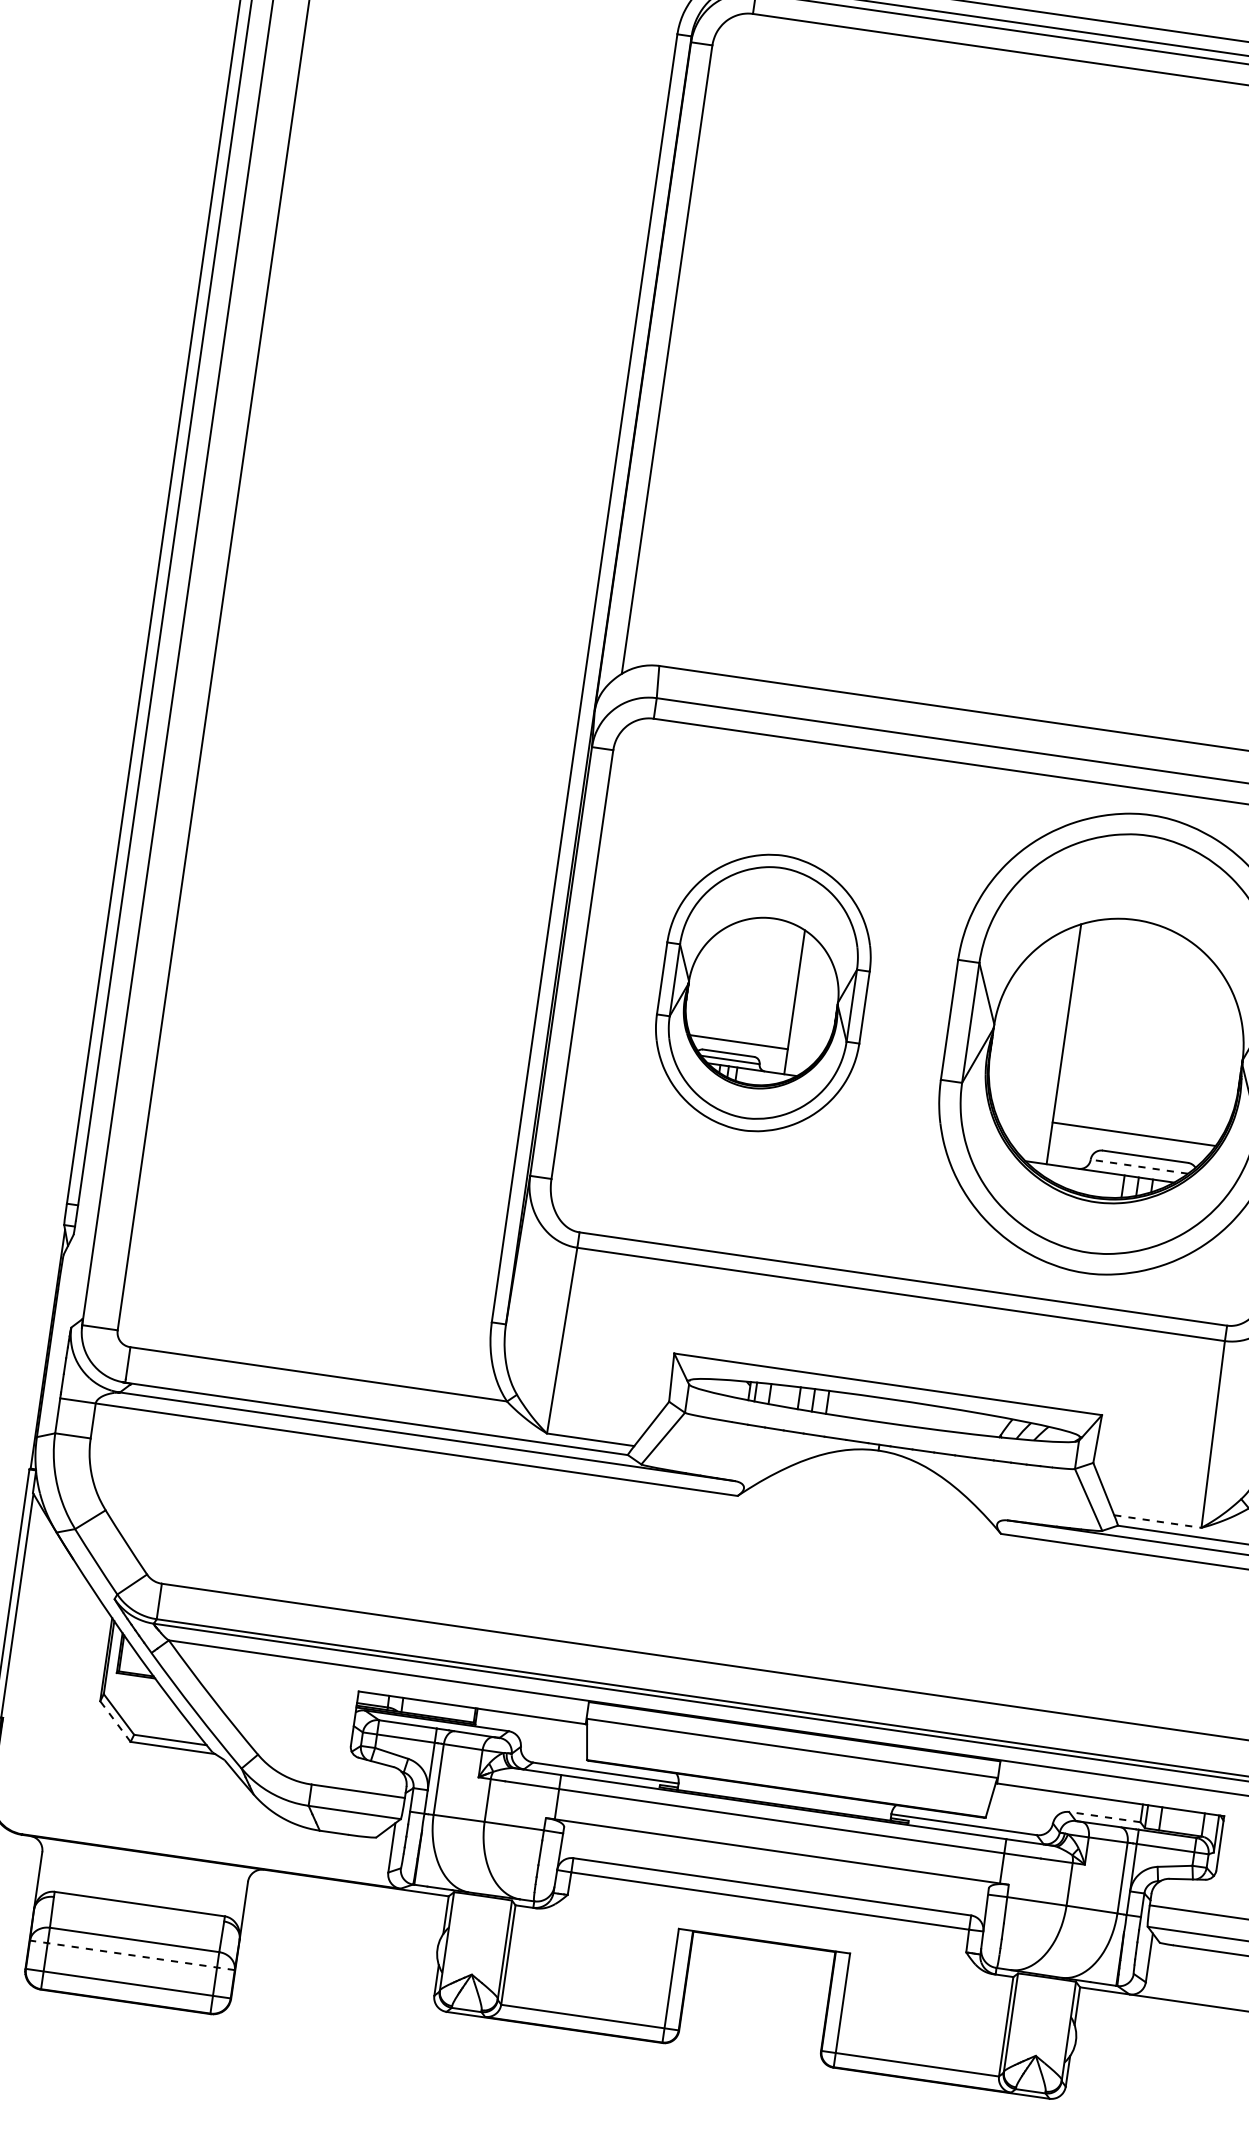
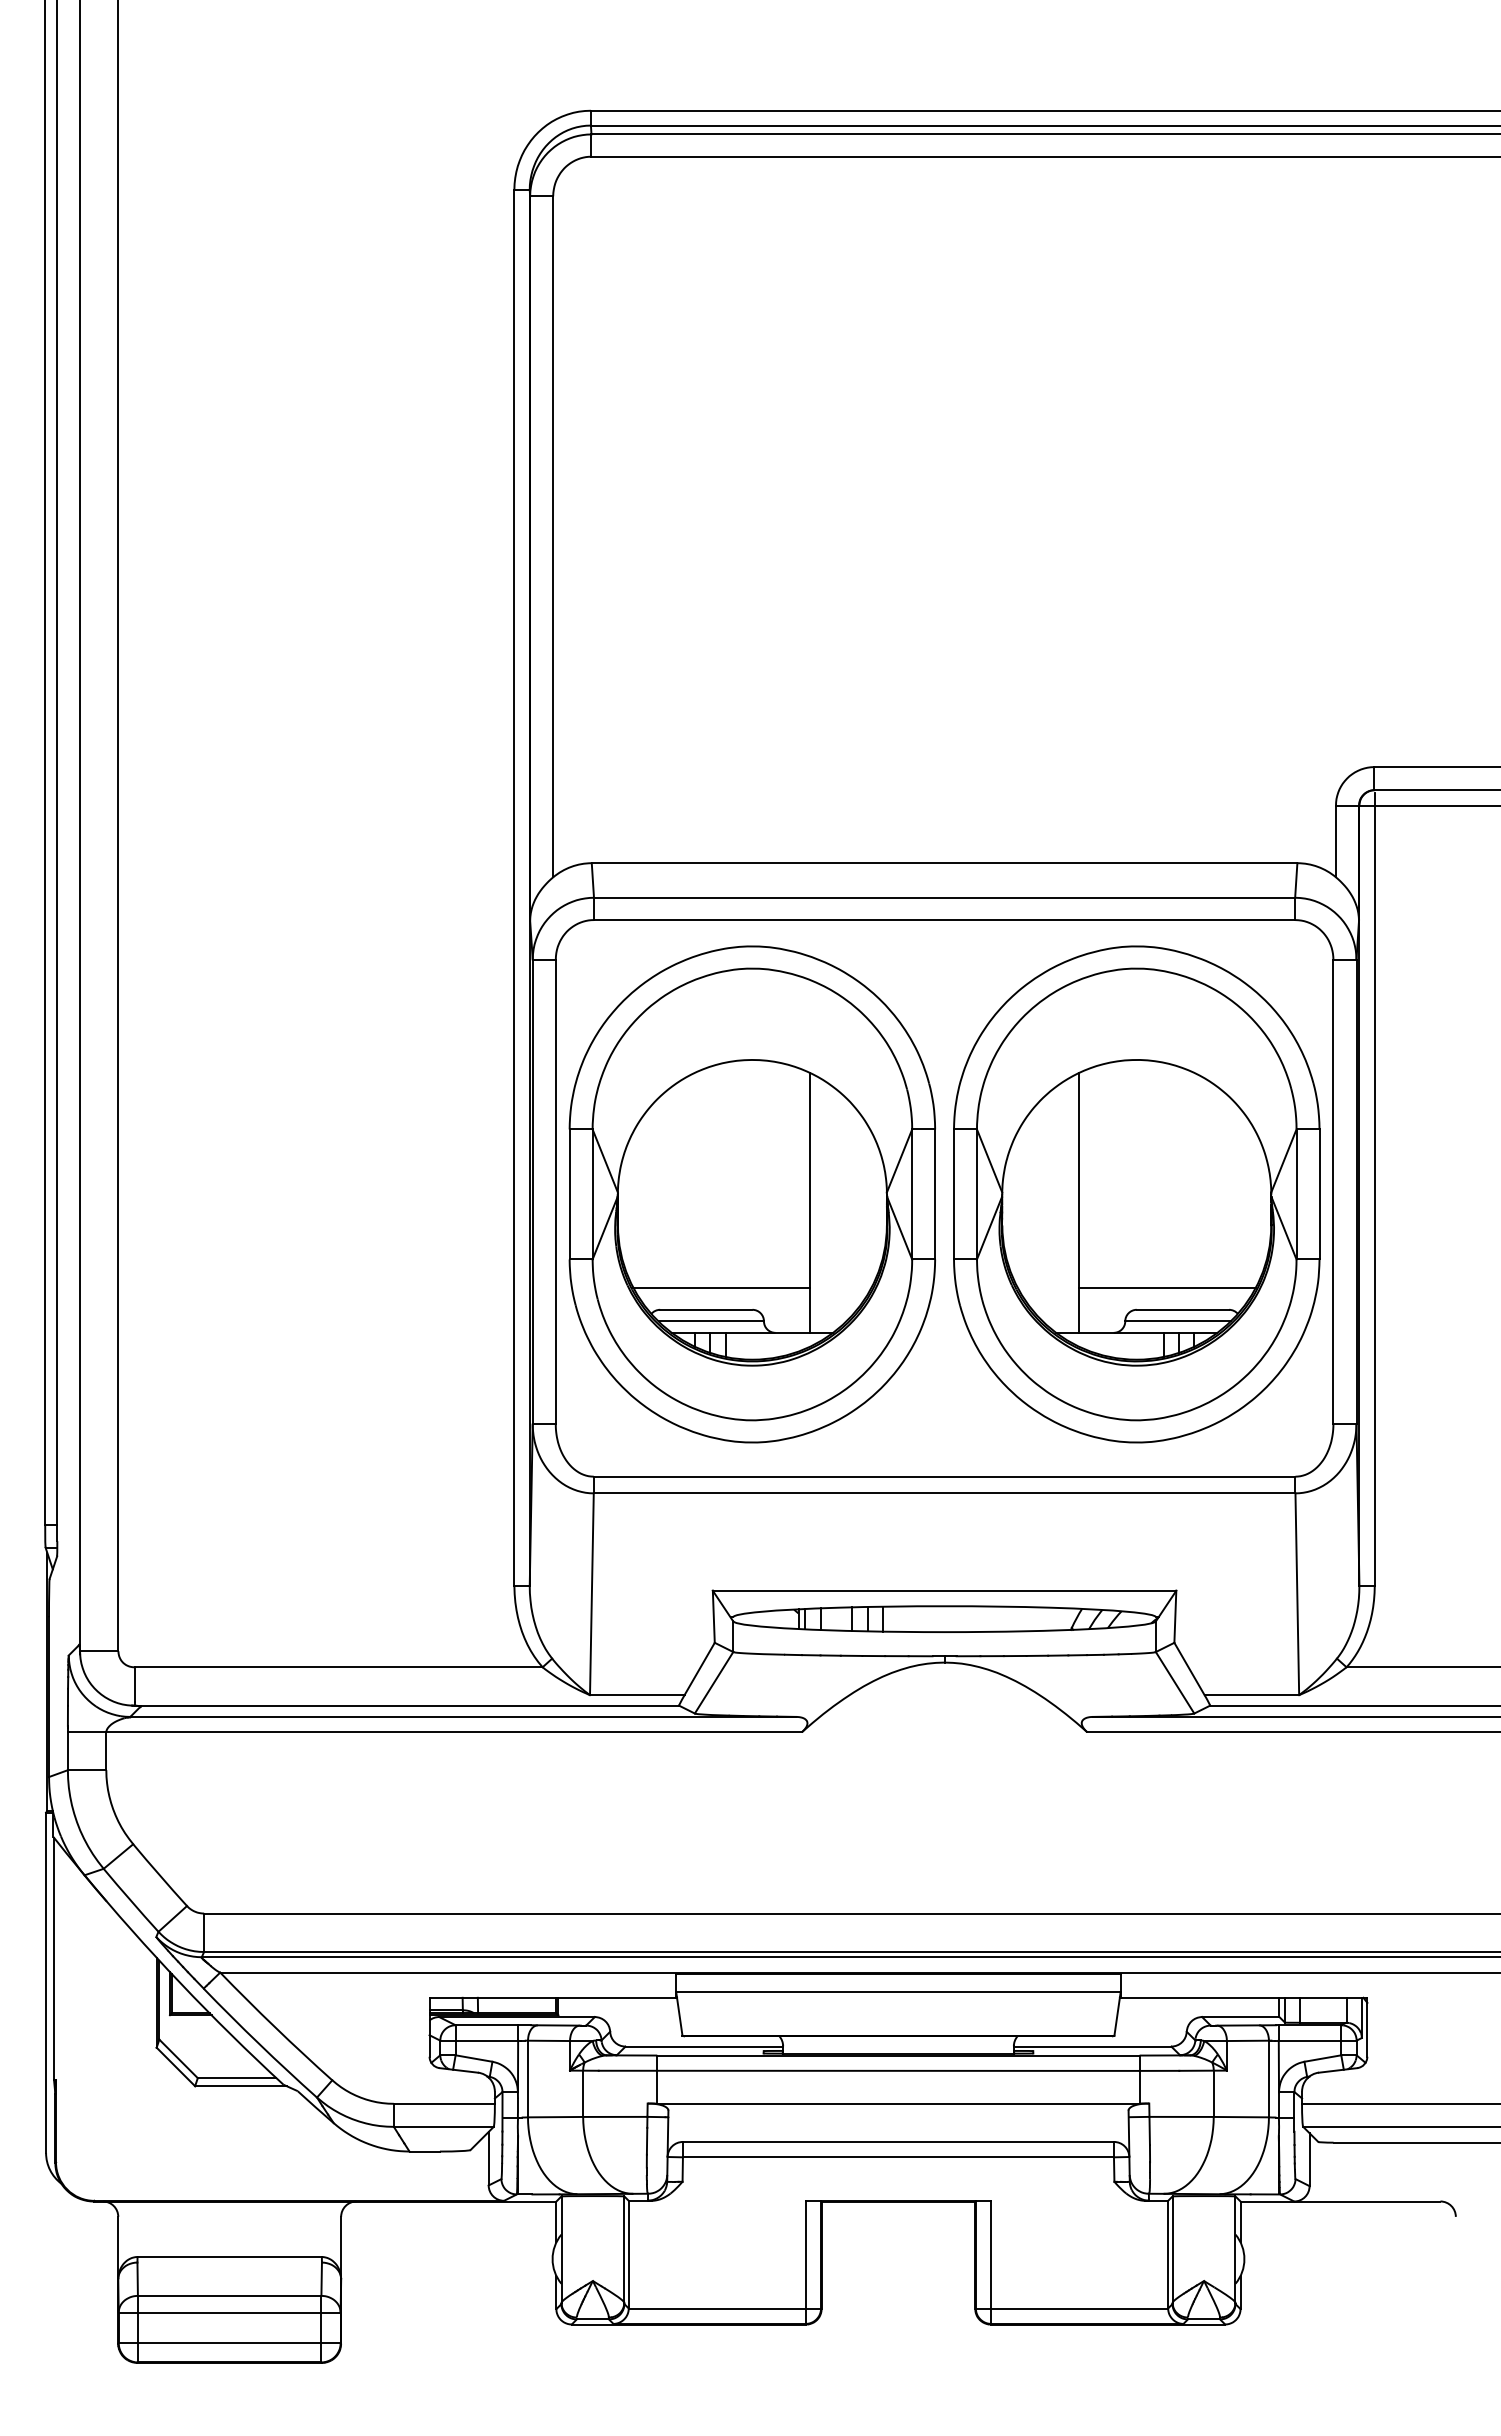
part: (762, 992) -> (751, 1194), size x1.67
line: (1139, 1166) -> (1178, 1321), dashed -> solid
line: (1158, 1521) -> (1252, 1695), dashed -> solid
line: (115, 1721) -> (175, 2066), dashed -> solid
line: (1104, 1817) -> (1240, 2017), dashed -> solid
line: (132, 1955) -> (229, 2312), dashed -> solid

